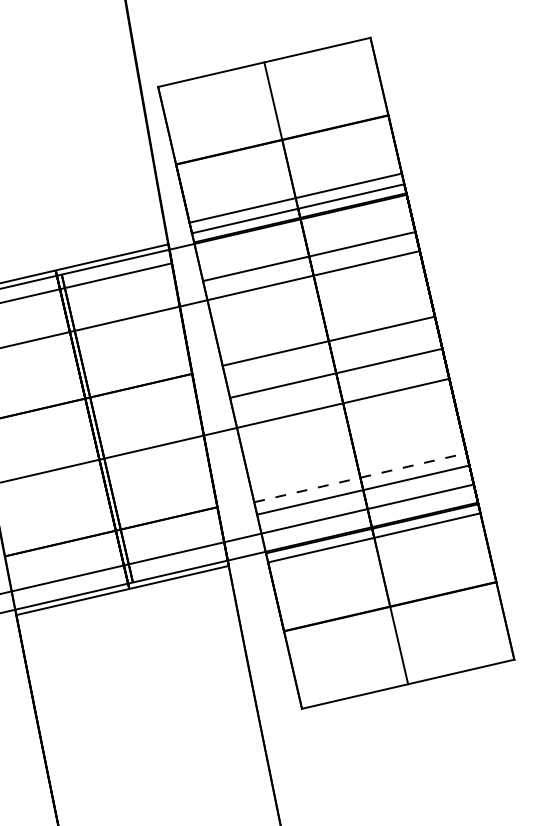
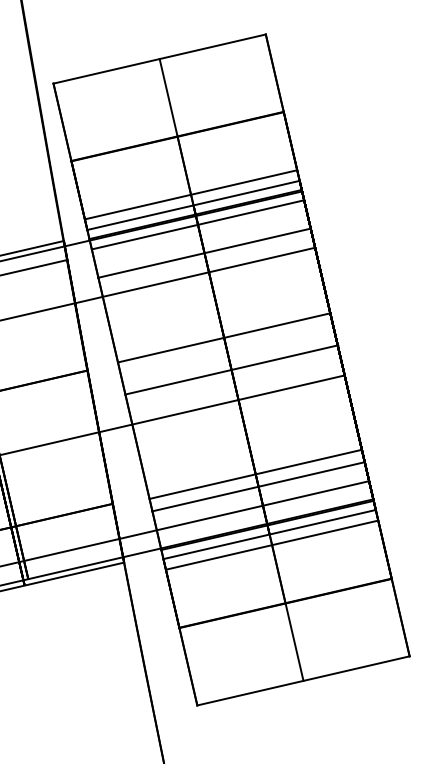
line: (302, 227) -> (197, 224), added
line: (360, 477) -> (255, 474), dashed -> solid
line: (376, 548) -> (271, 545), added

